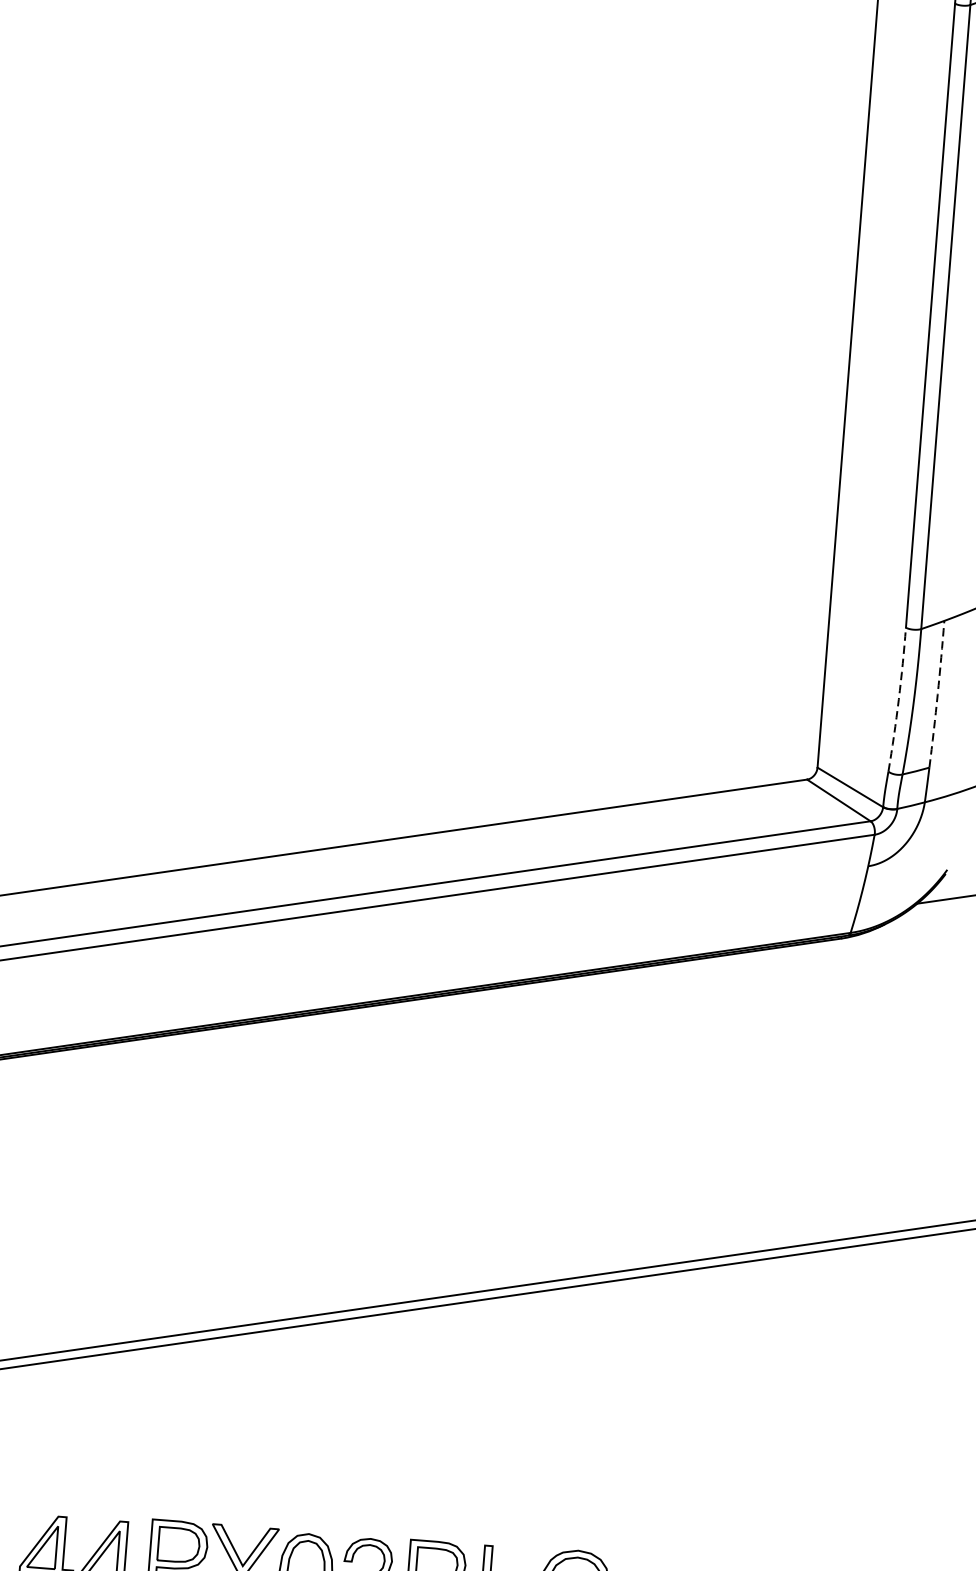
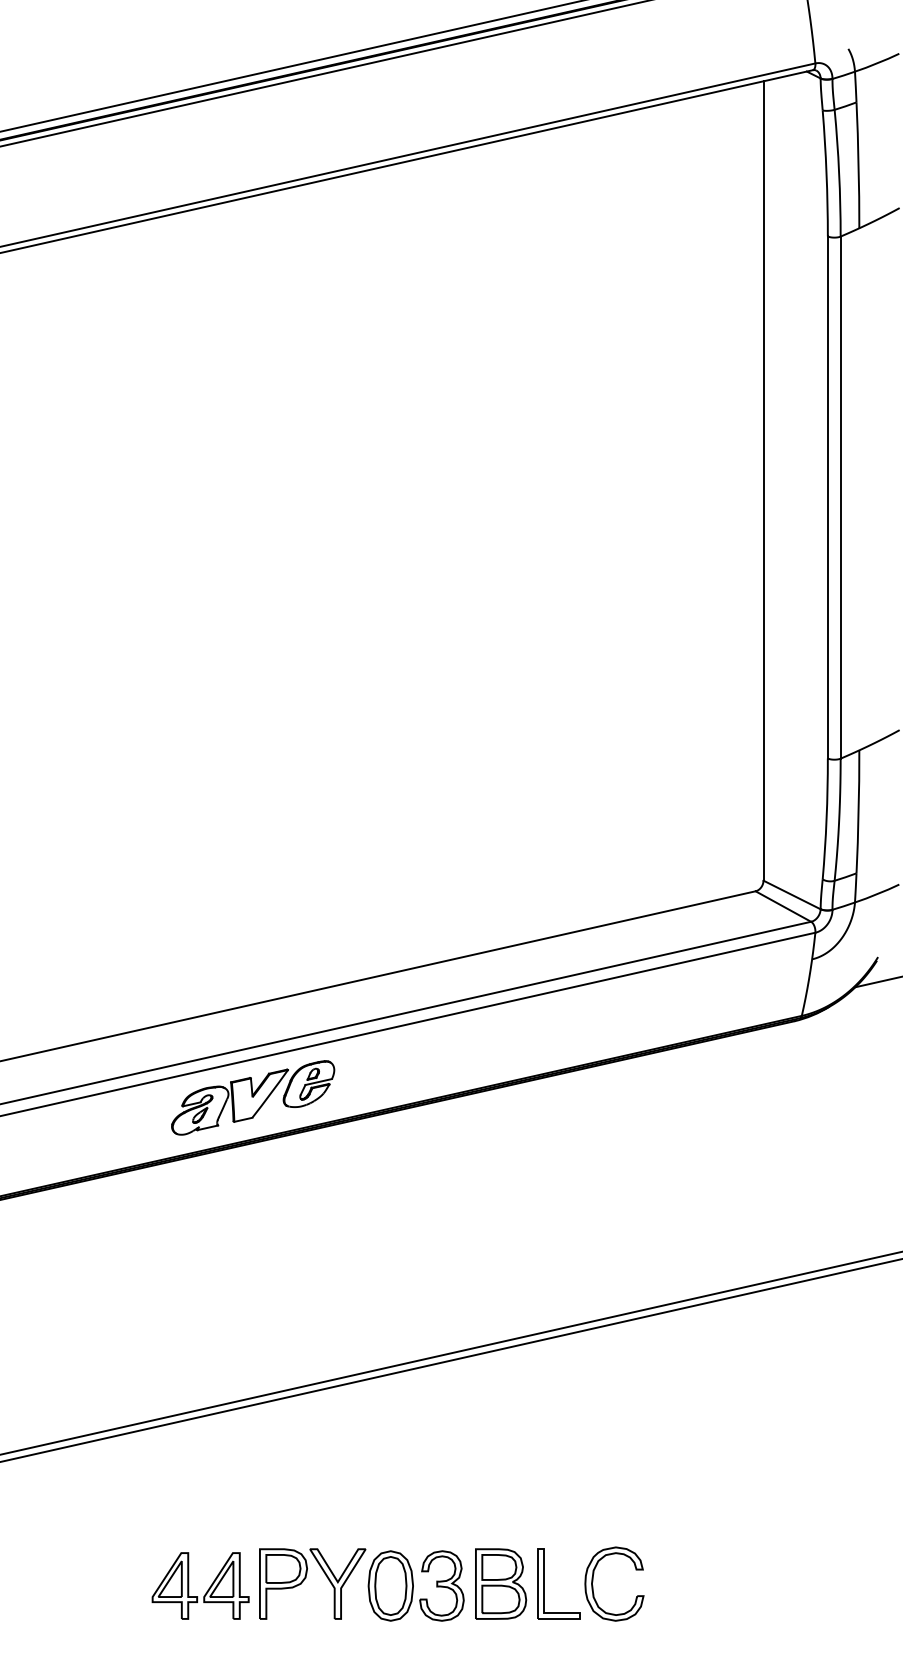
arc: (937, 693) -> (858, 811), dashed -> solid
arc: (898, 699) -> (826, 818), dashed -> solid
part: (187, 978) -> (253, 1097), added

